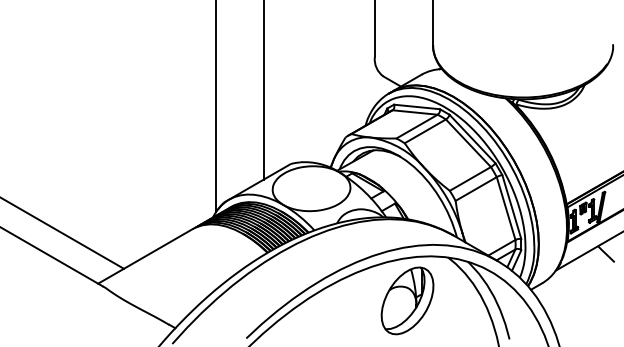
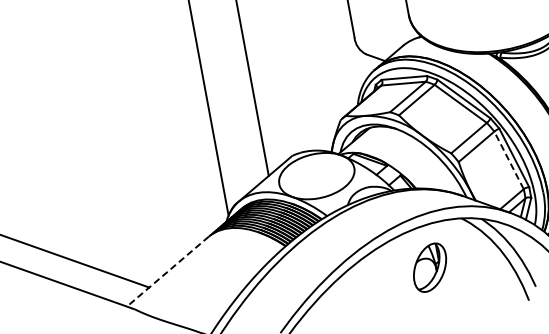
line: (506, 208) -> (509, 160), solid -> dashed
line: (145, 256) -> (167, 271), solid -> dashed
part: (407, 300) -> (429, 267), size x0.7

